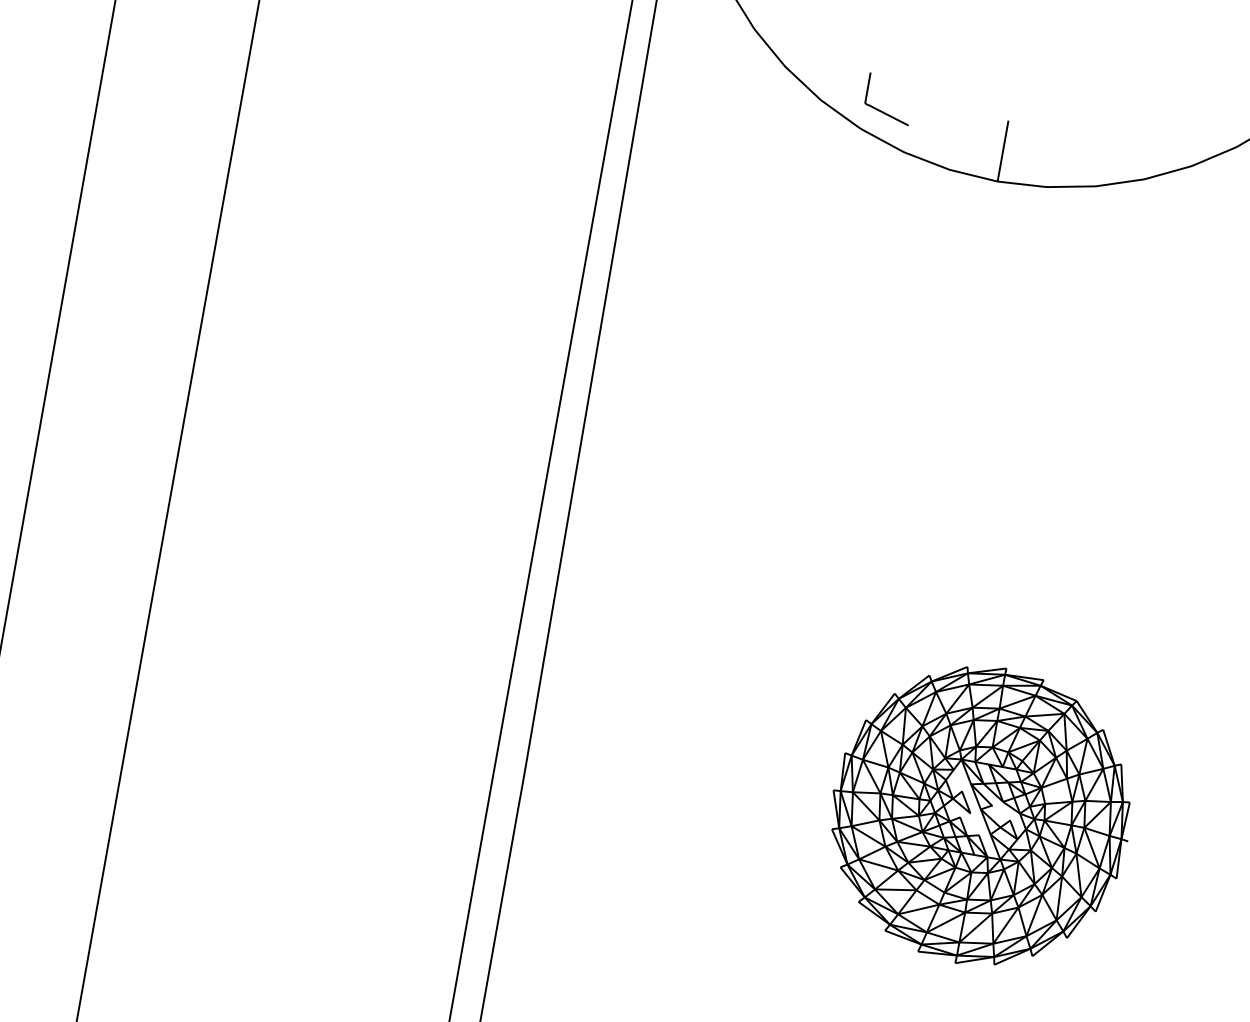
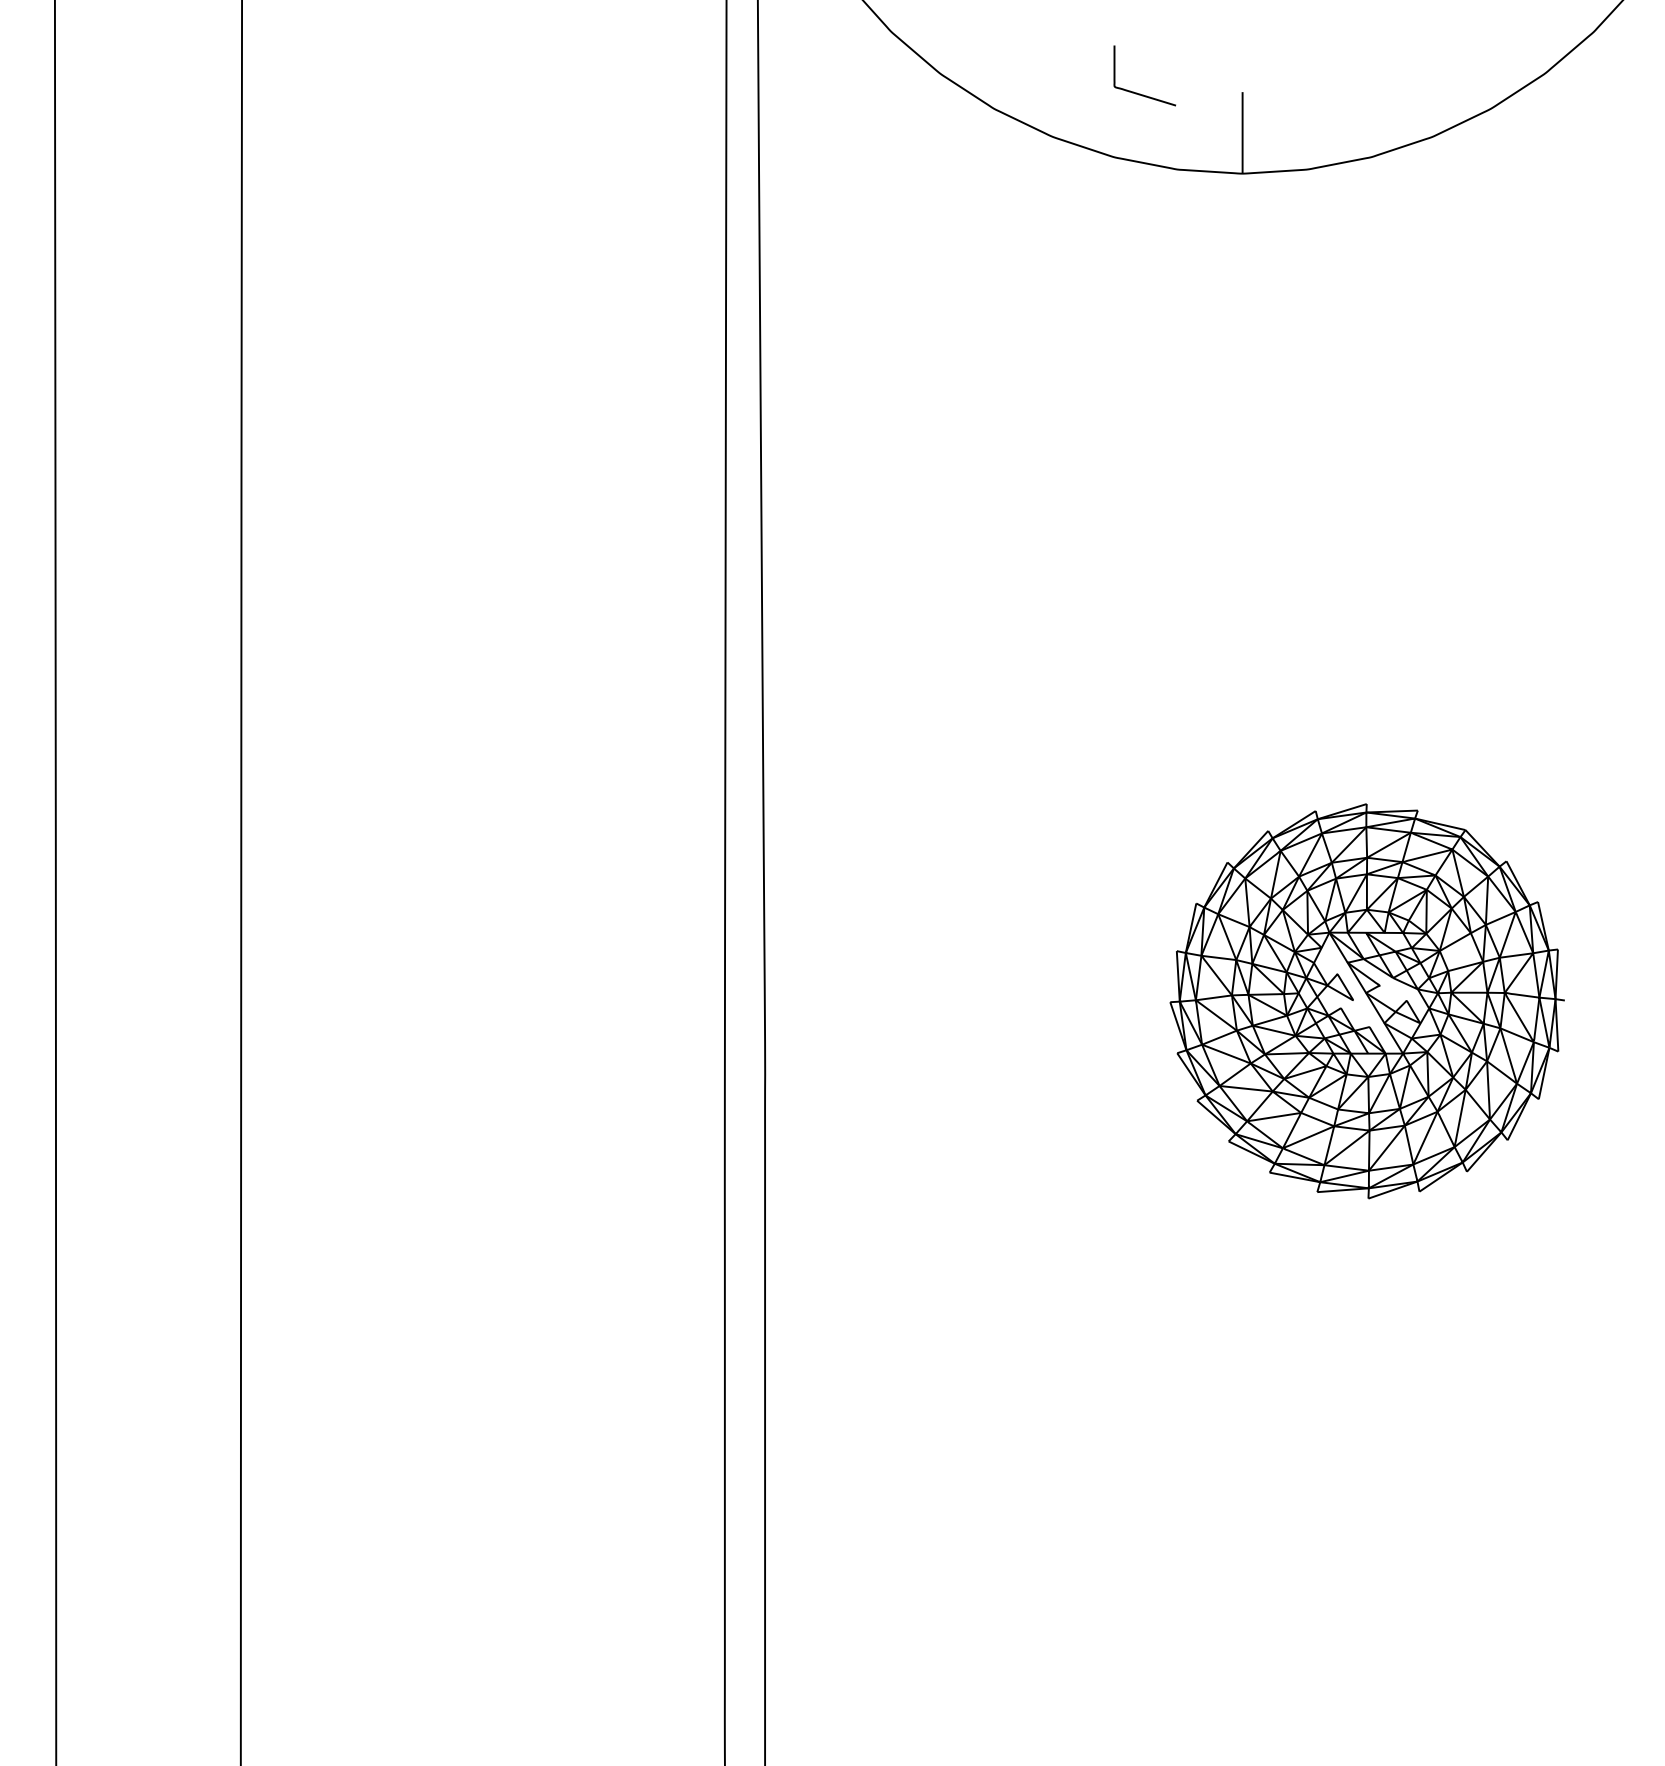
curve: (881, 110) -> (1137, 92), moved

